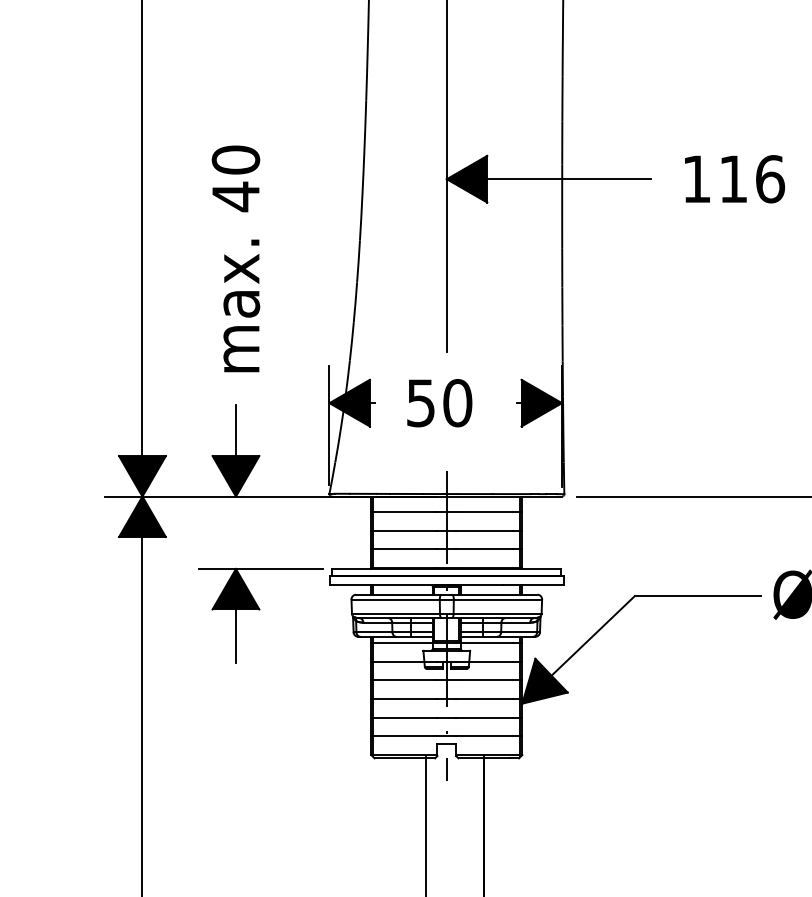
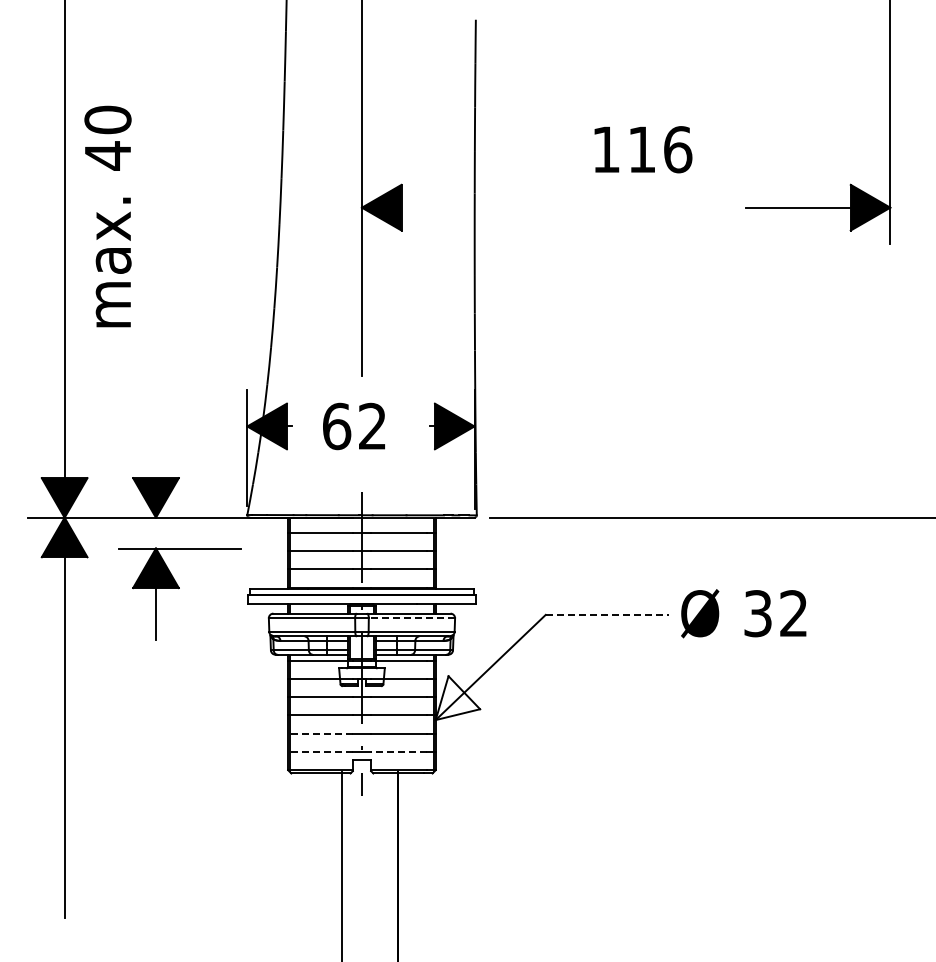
line: (569, 179) -> (481, 207), removed
text: (734, 179) -> (643, 149), moved
text: (235, 258) -> (107, 216), moved
text: (439, 403) -> (354, 426), 50 -> 62
line: (236, 430) -> (156, 453), removed
line: (698, 595) -> (607, 614), solid -> dashed
line: (497, 599) -> (411, 618), solid -> dashed
part: (260, 615) -> (179, 593), moved
fill: (544, 681) -> (457, 698), removed
line: (404, 717) -> (320, 733), solid -> dashed
line: (404, 736) -> (320, 752), solid -> dashed
line: (484, 736) -> (398, 752), solid -> dashed

